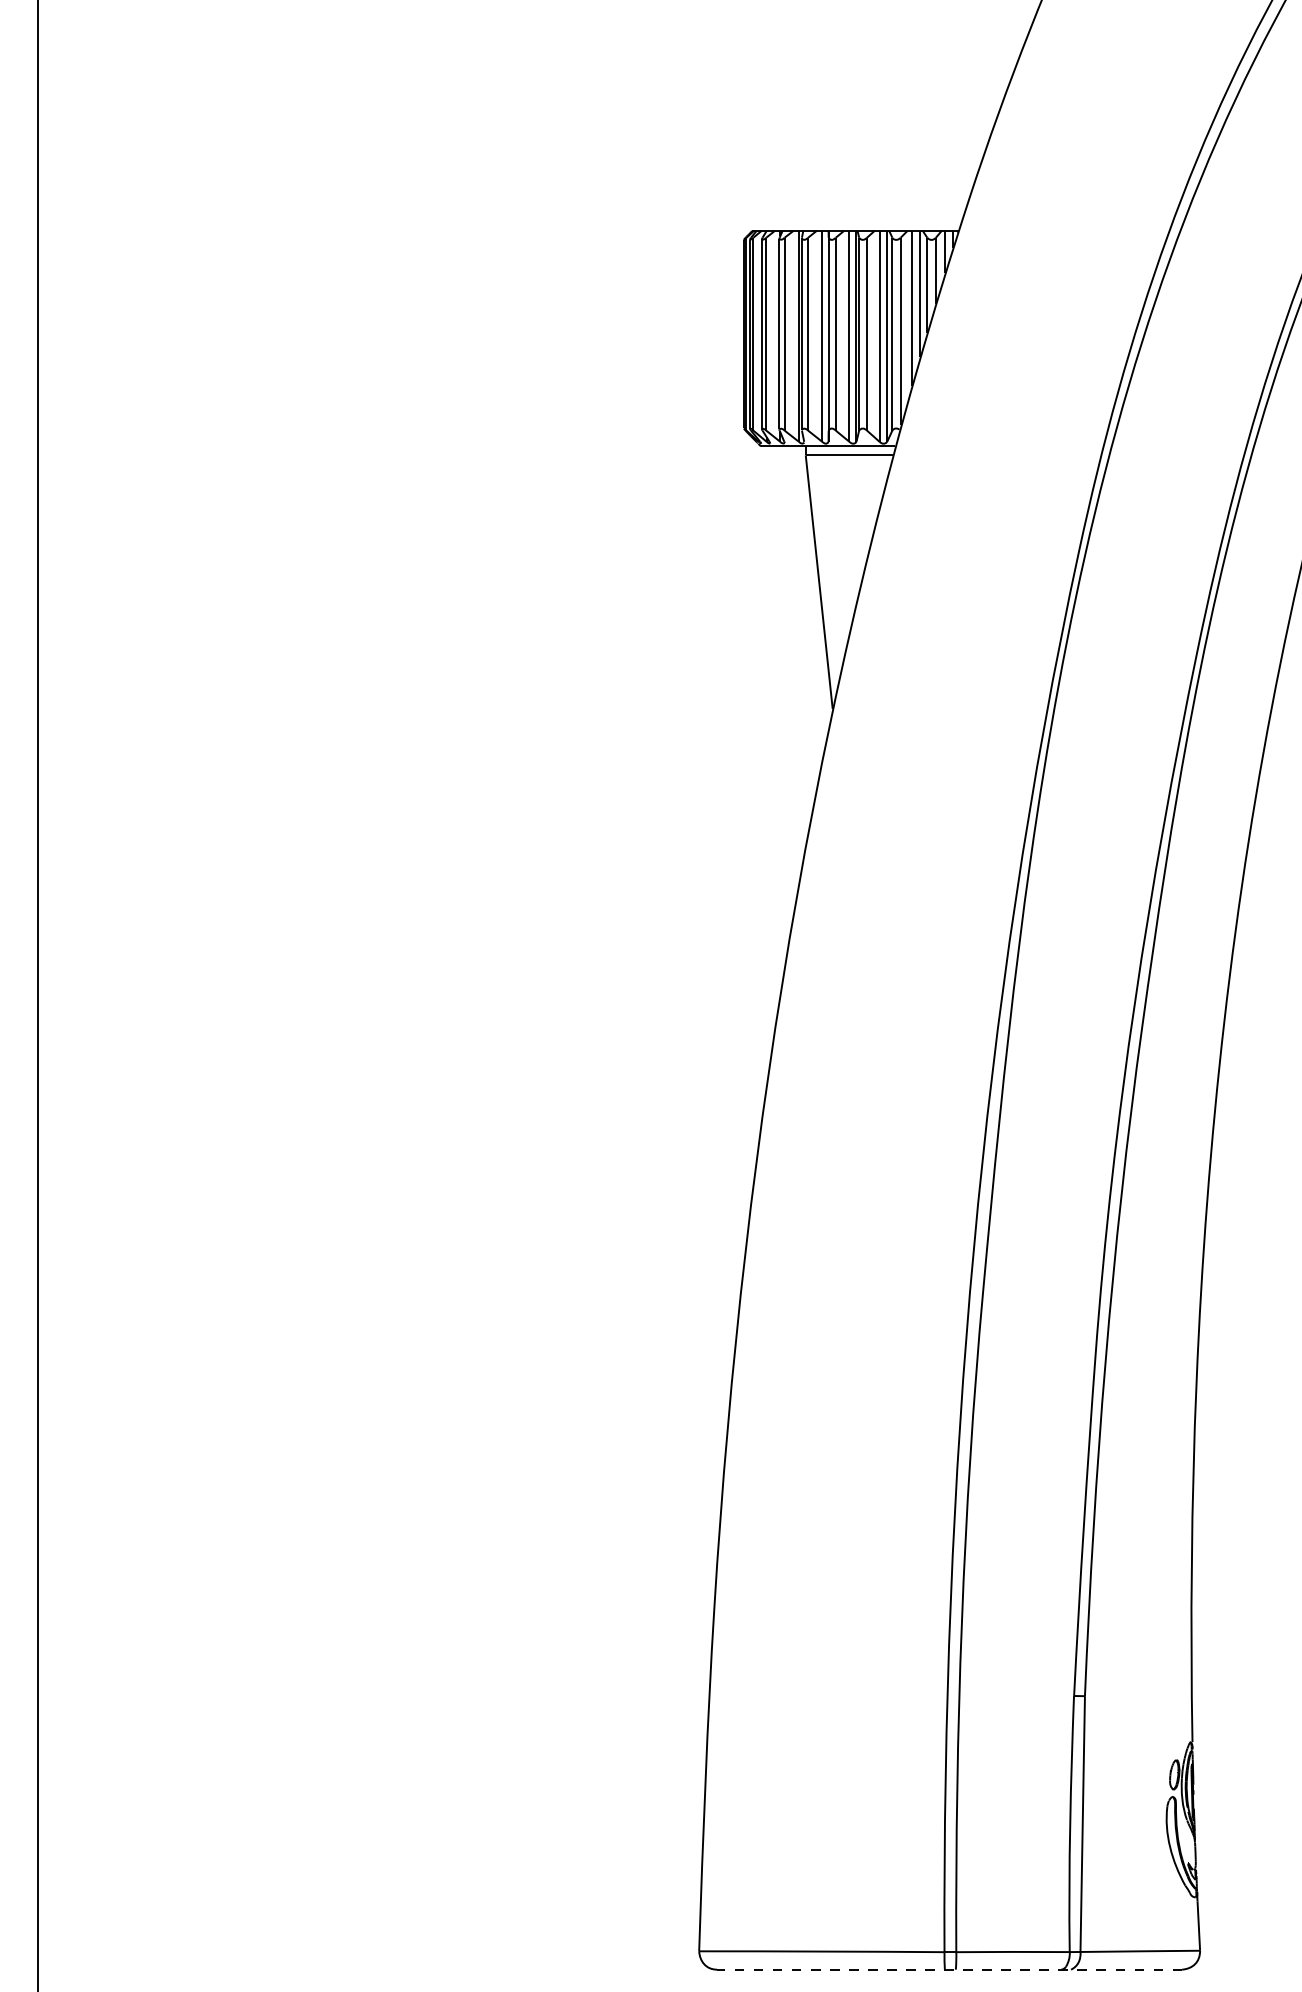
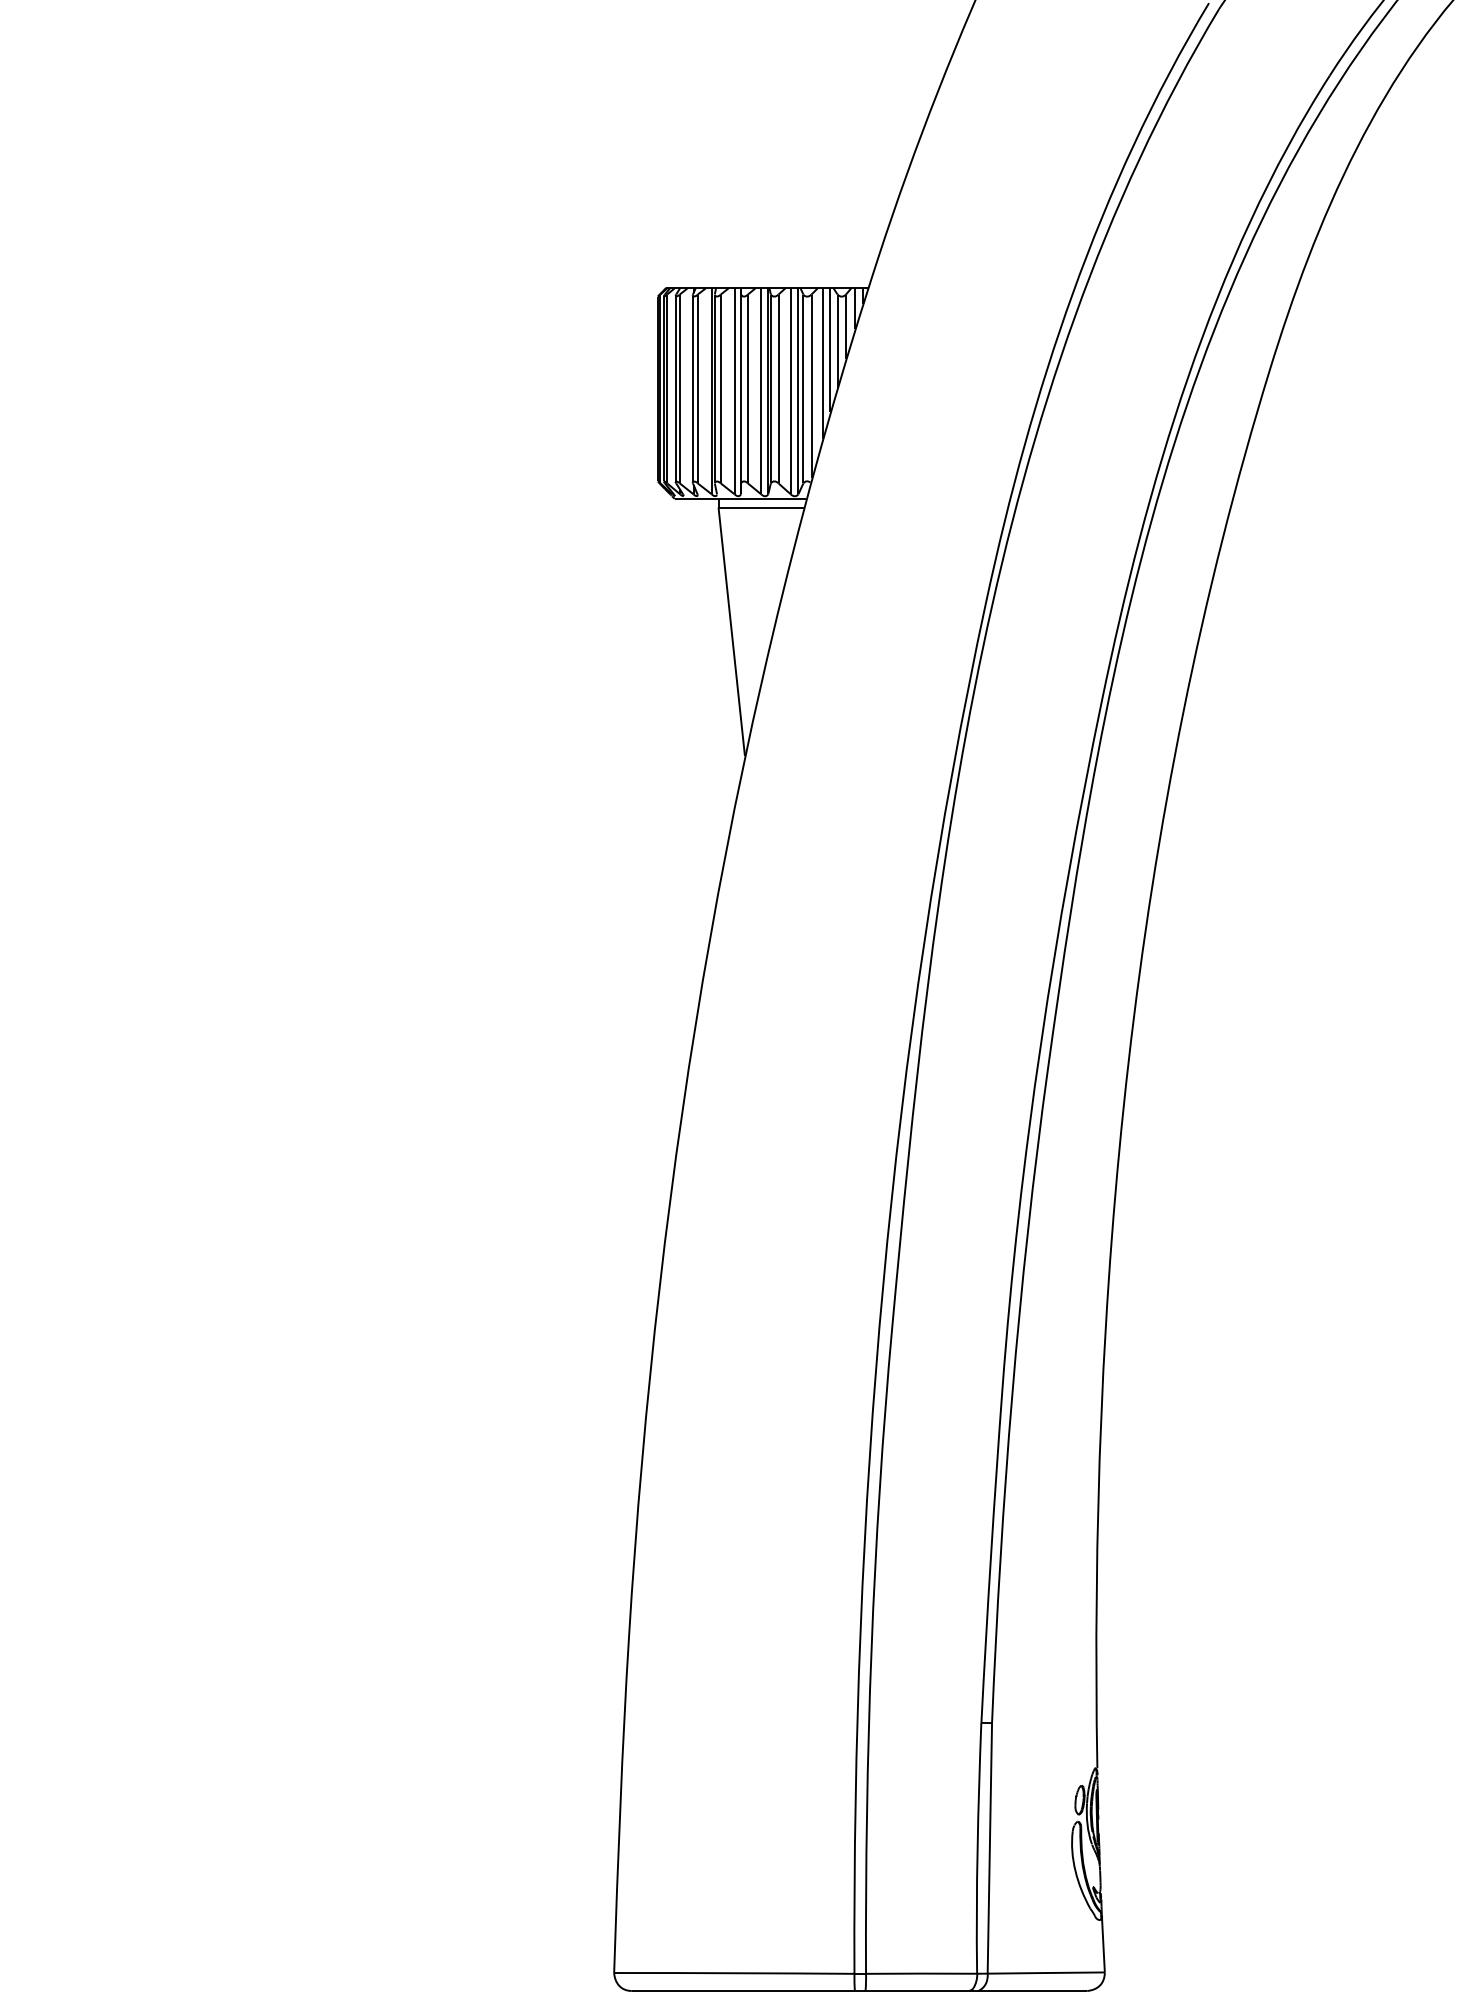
line: (949, 1969) -> (859, 1990), dashed -> solid

